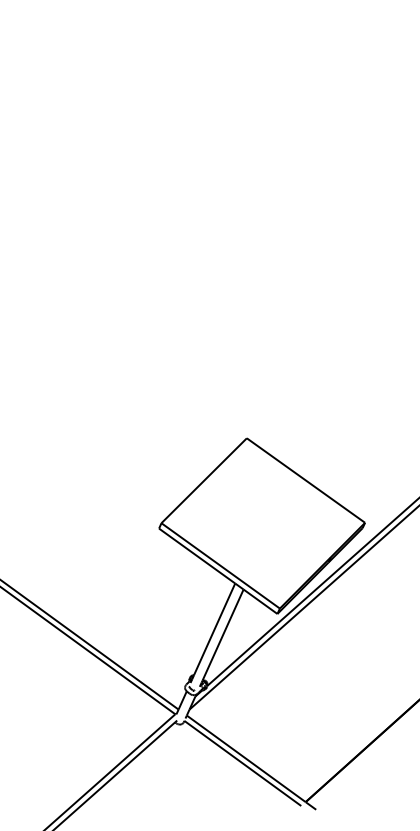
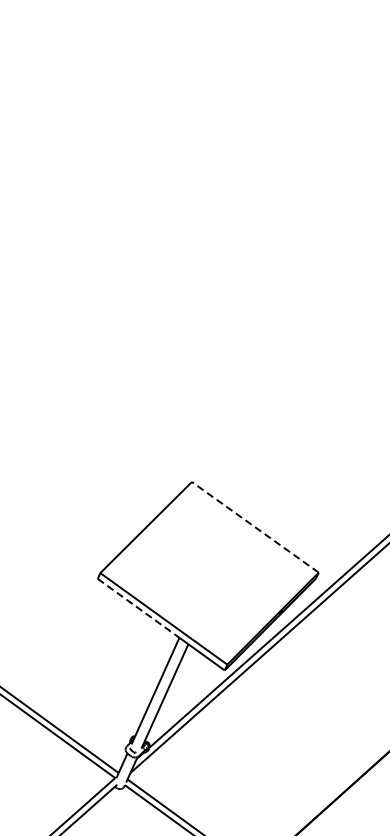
line: (305, 480) -> (254, 527), solid -> dashed
line: (197, 556) -> (138, 608), solid -> dashed

